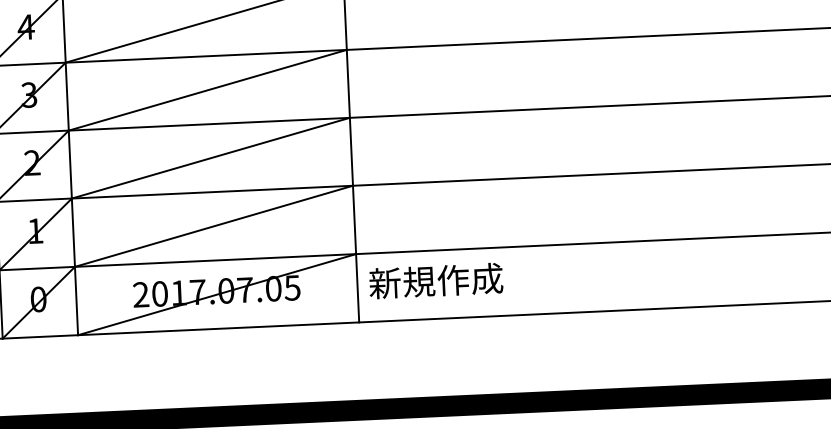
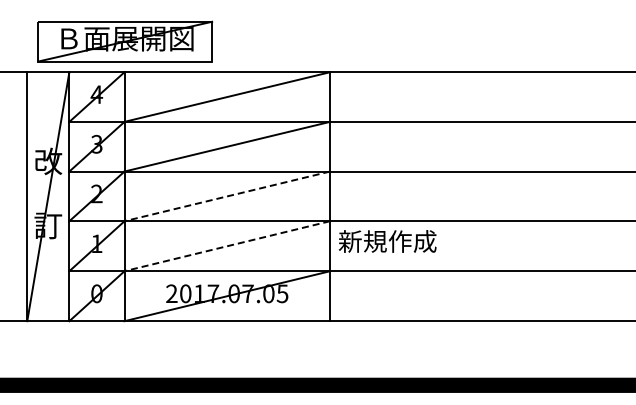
line: (211, 158) -> (227, 196), solid -> dashed
line: (214, 226) -> (227, 246), solid -> dashed
text: (435, 281) -> (387, 241), moved

